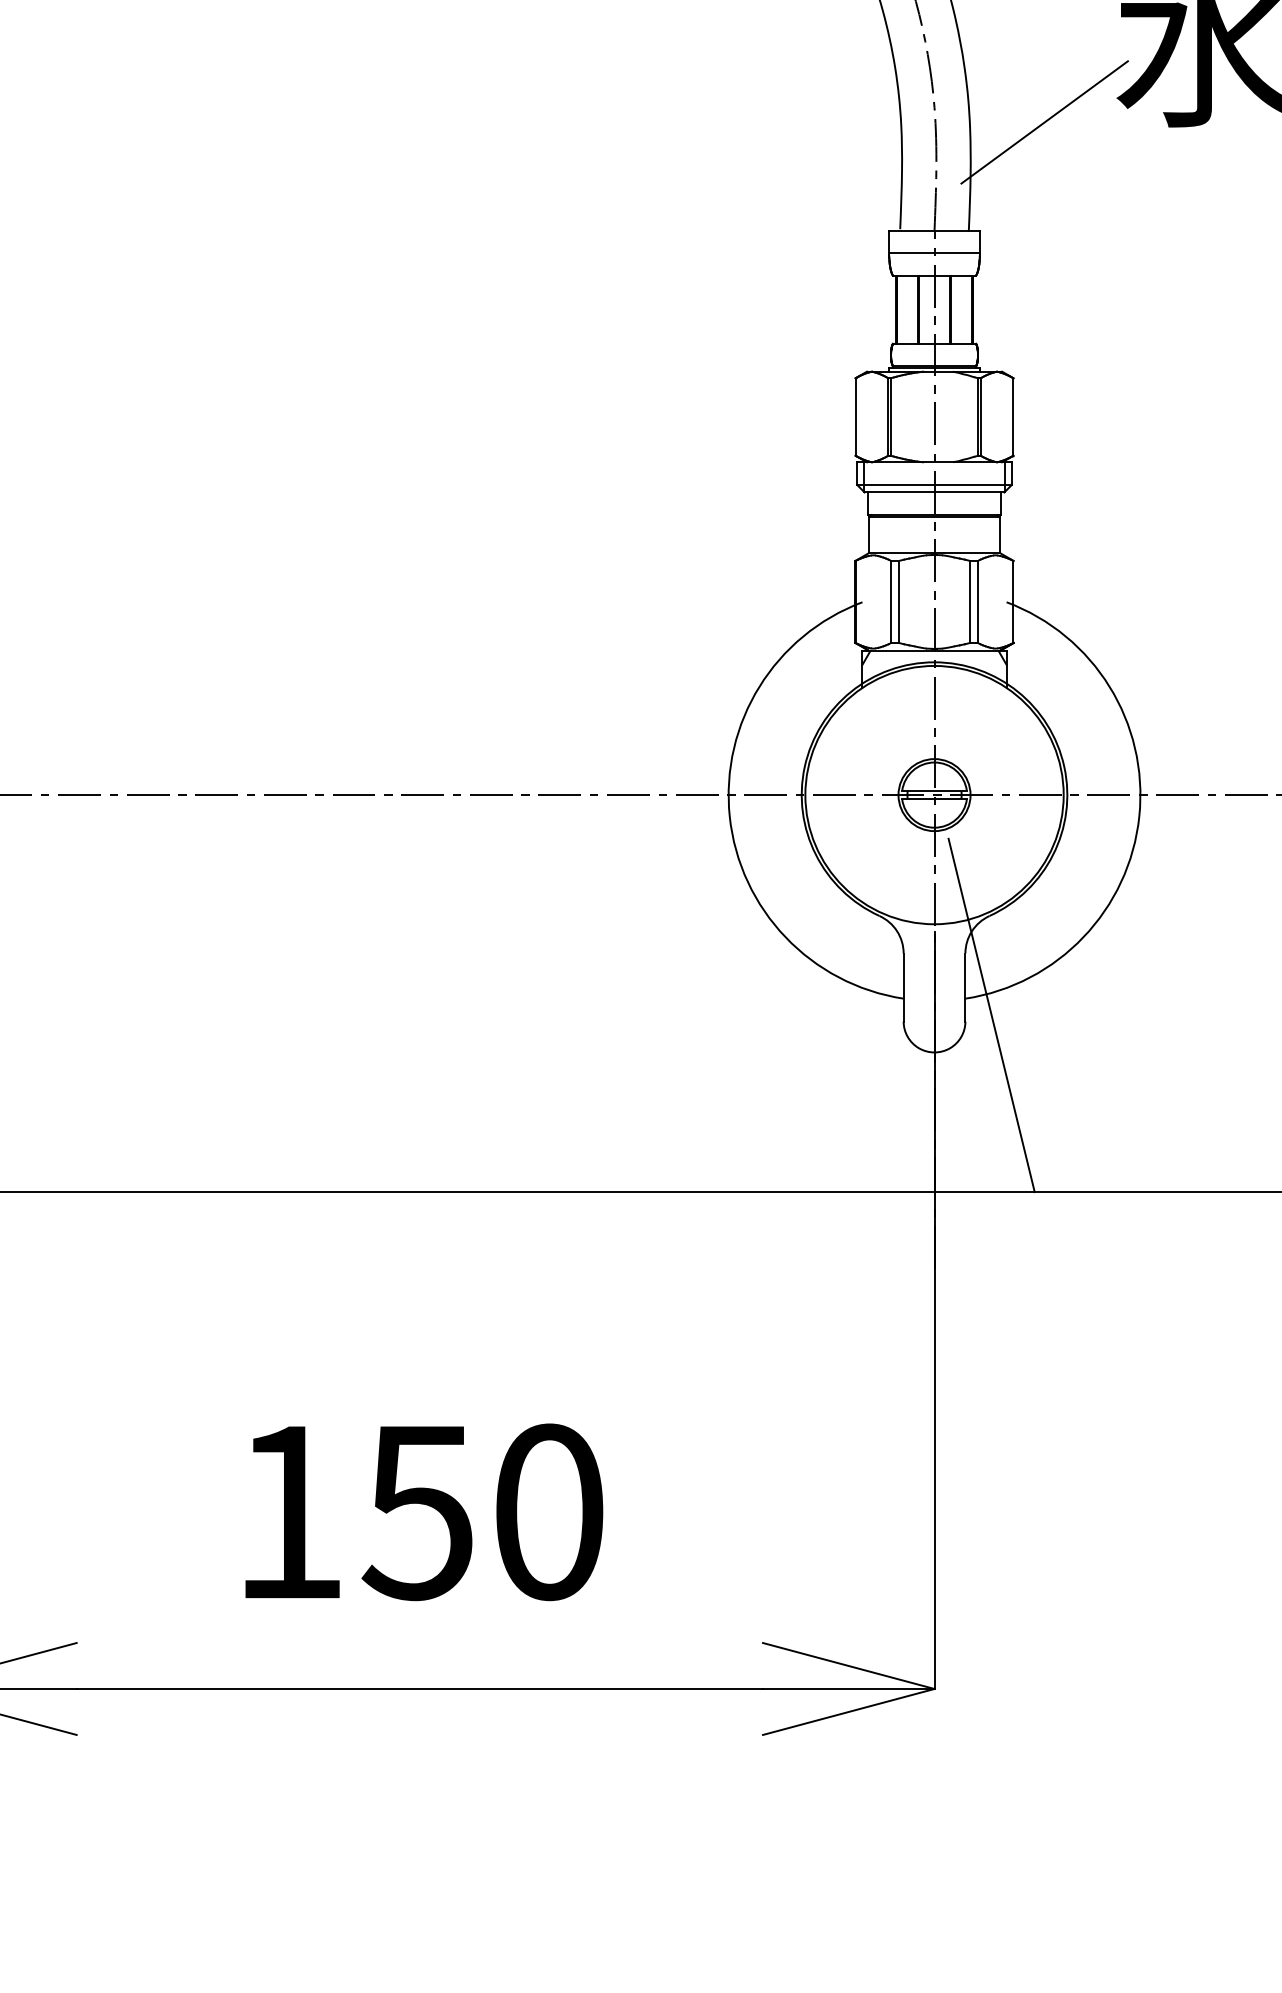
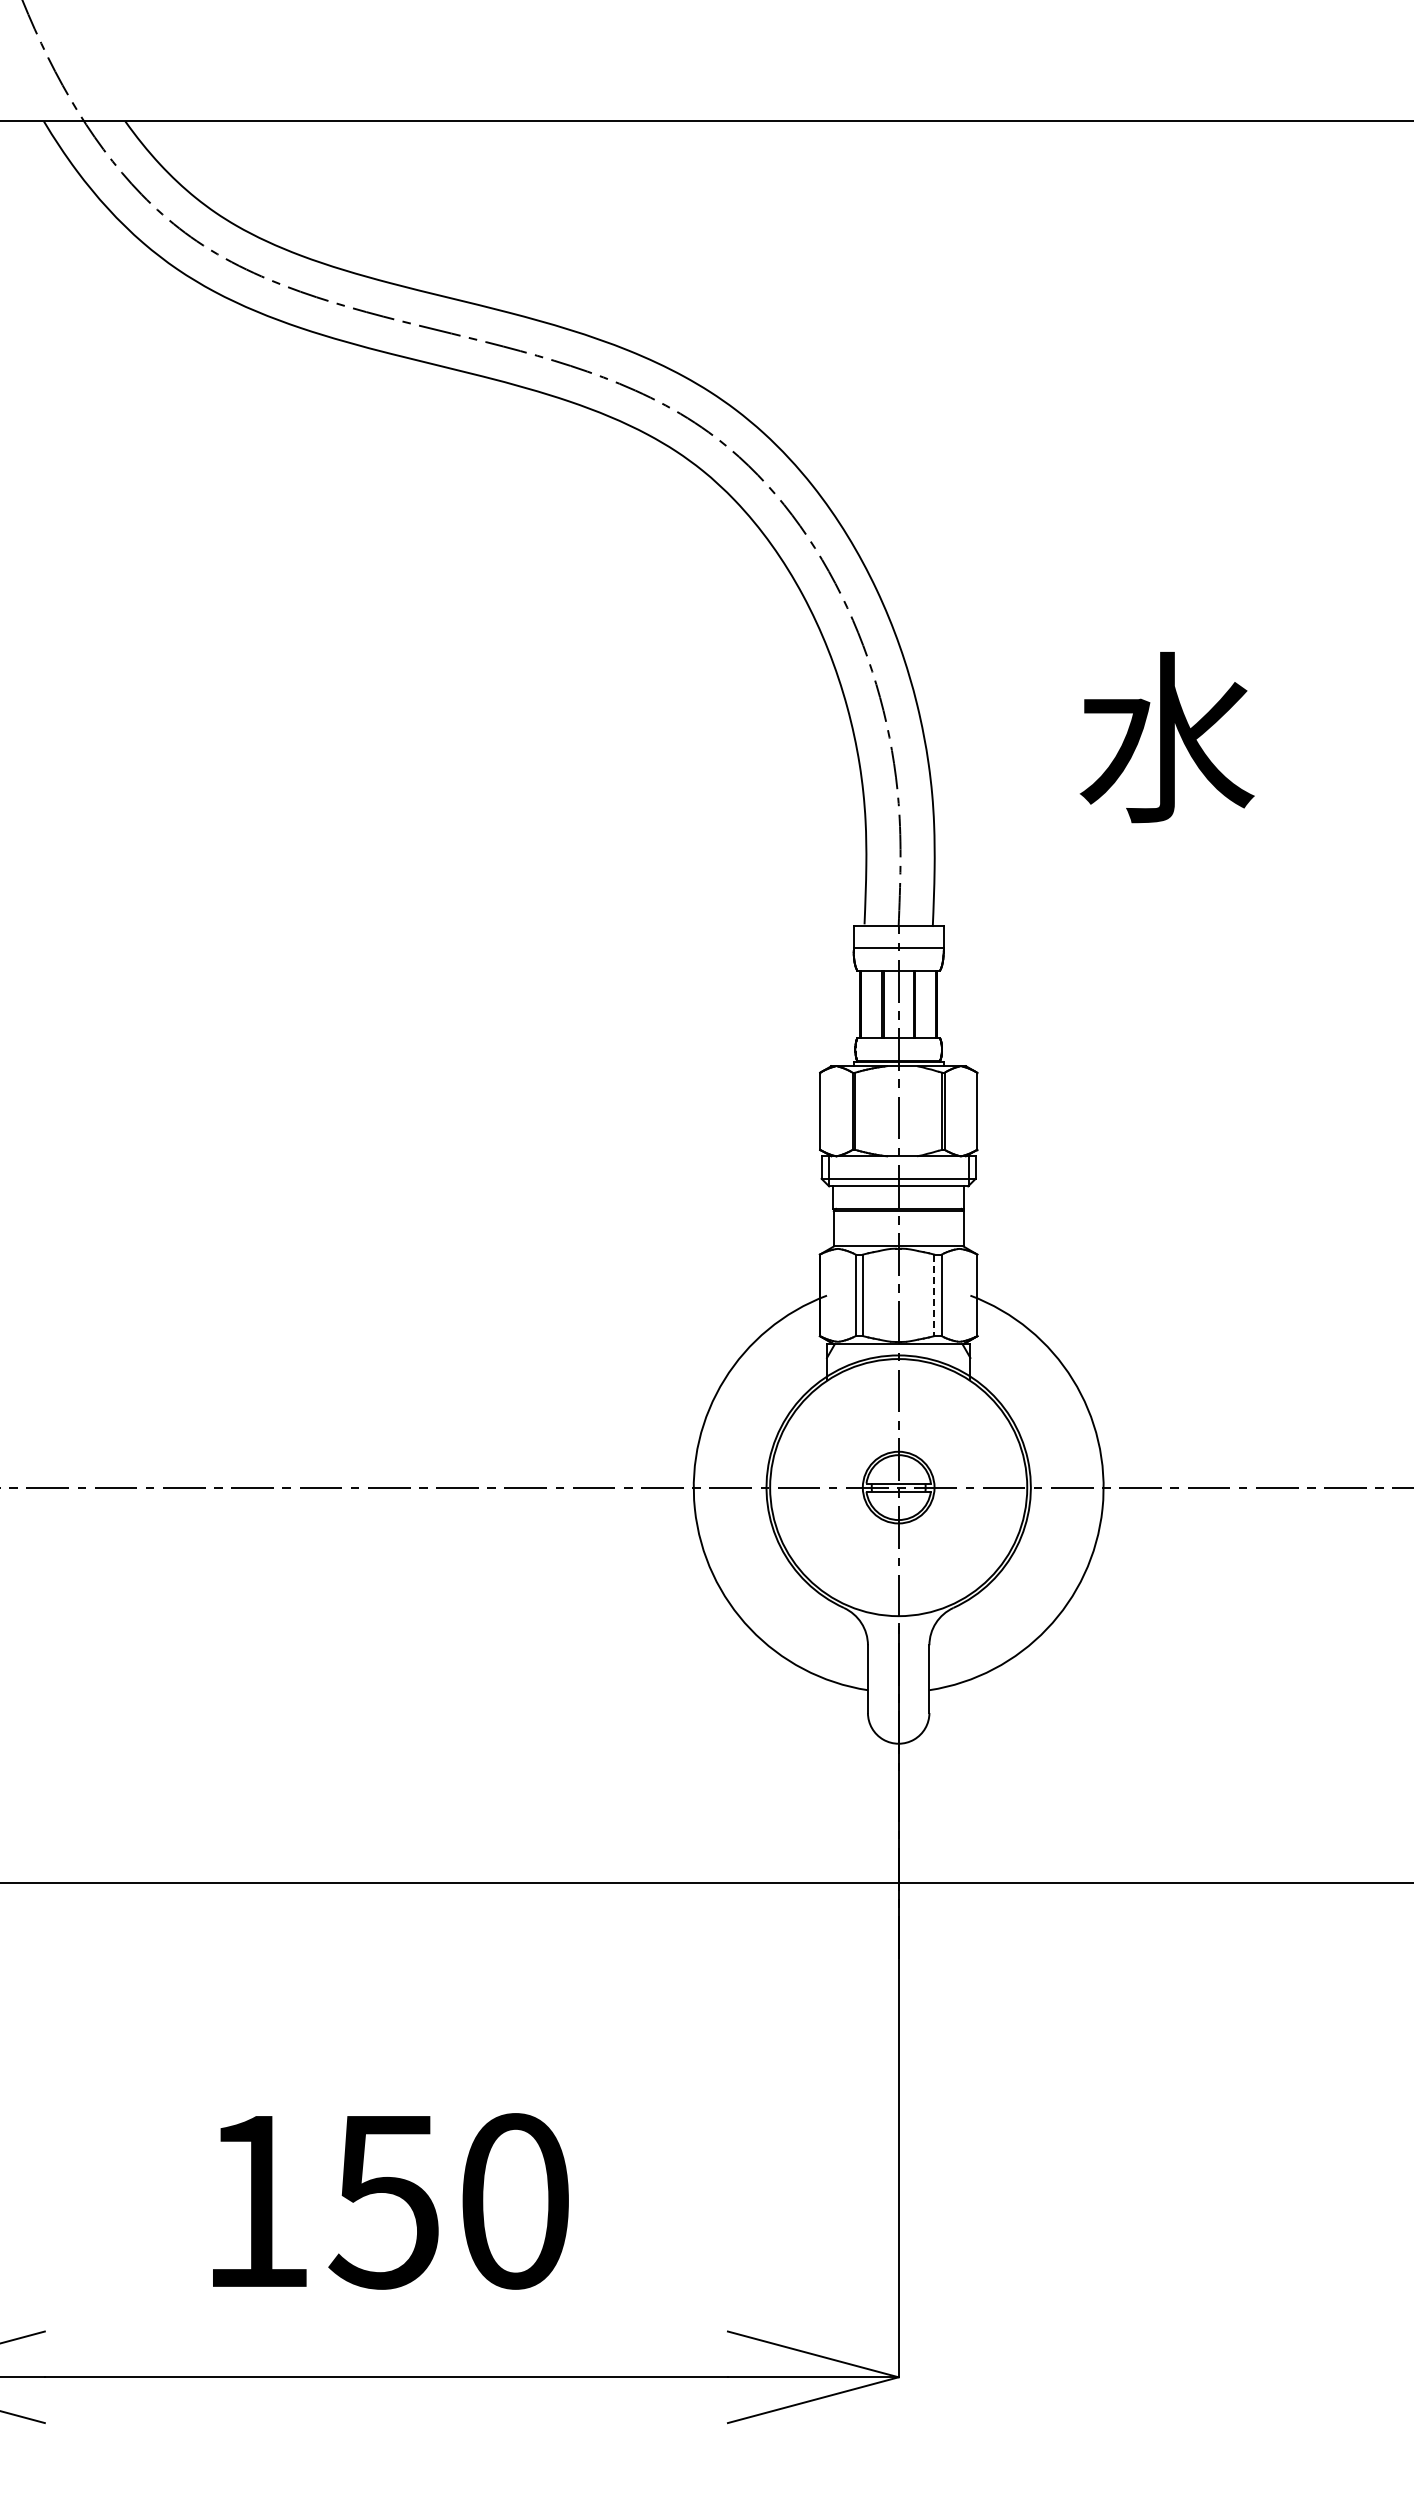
line: (1044, 121) -> (1008, 817), removed
line: (970, 602) -> (934, 1295), solid -> dashed
line: (991, 1015) -> (955, 1706), removed

